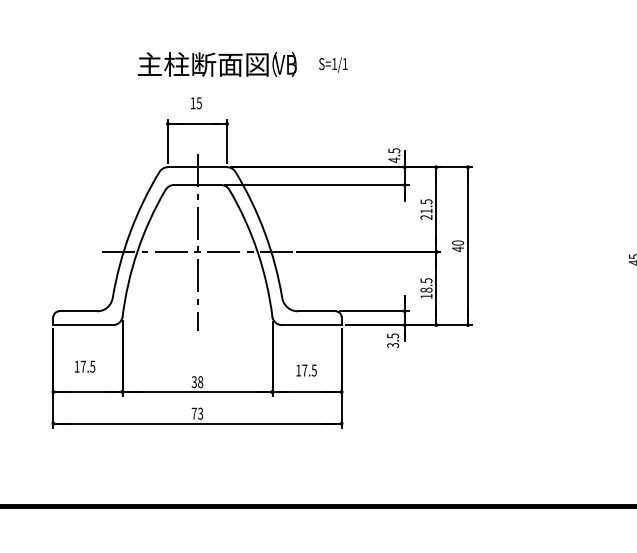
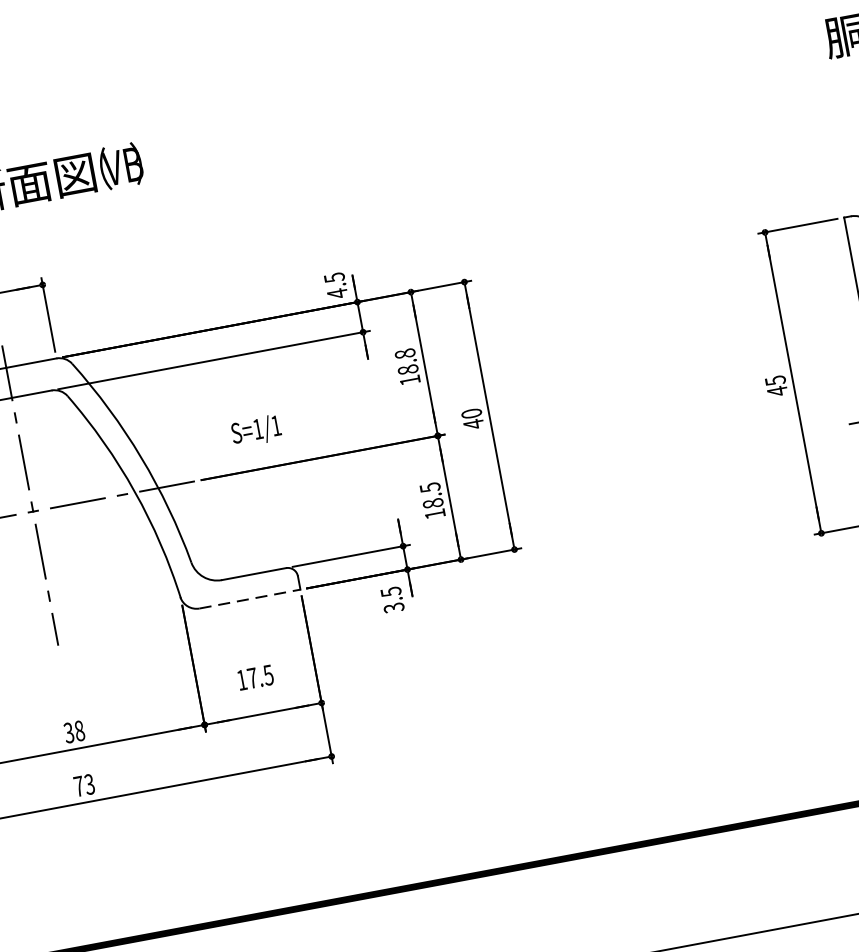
text: (333, 64) -> (256, 430), moved
text: (426, 209) -> (407, 366), 21.5 -> 18.8
line: (311, 325) -> (249, 599), solid -> dashed

